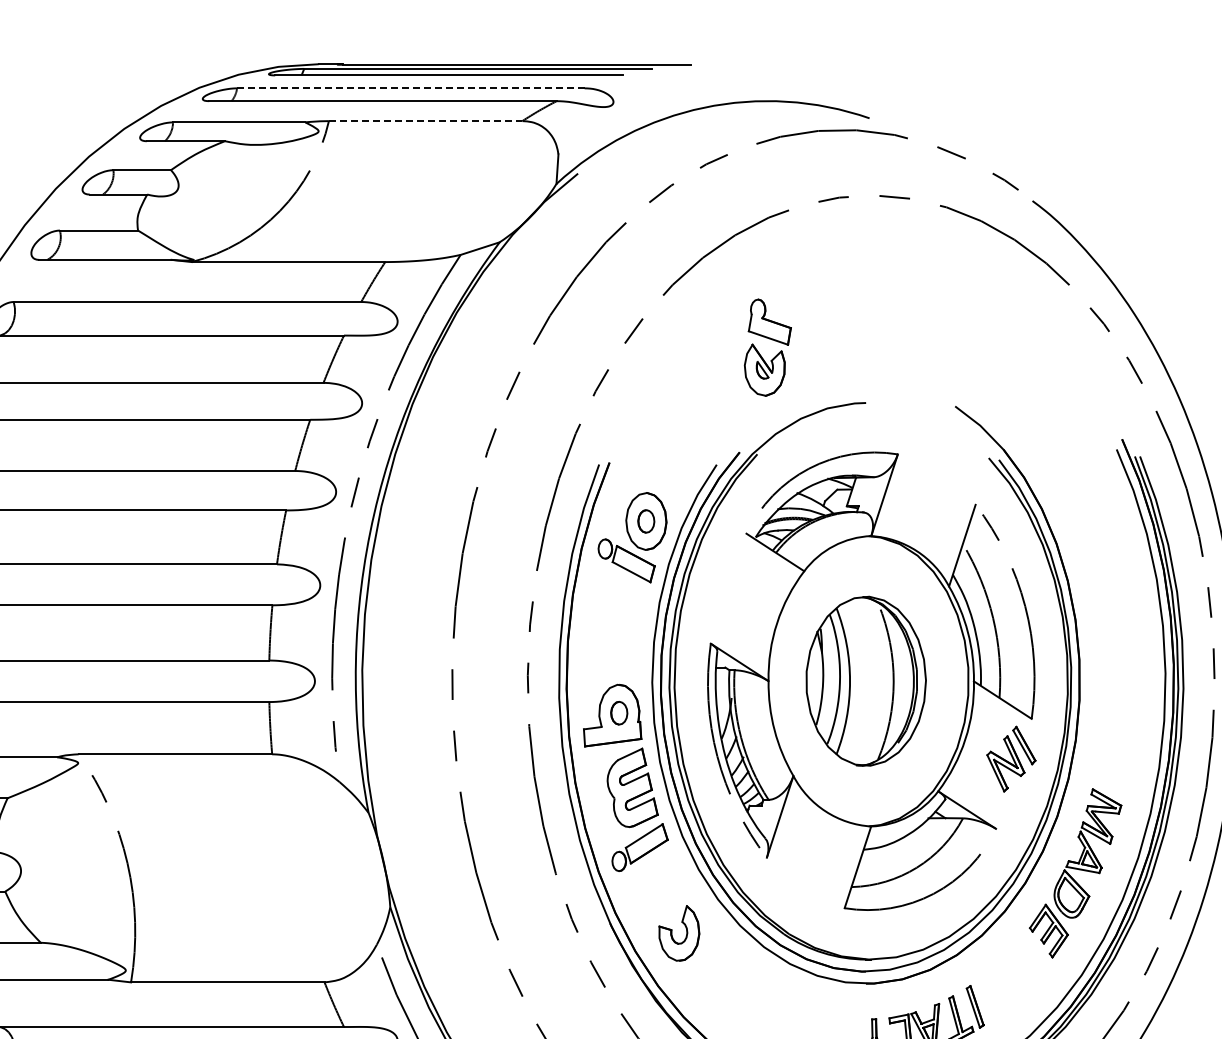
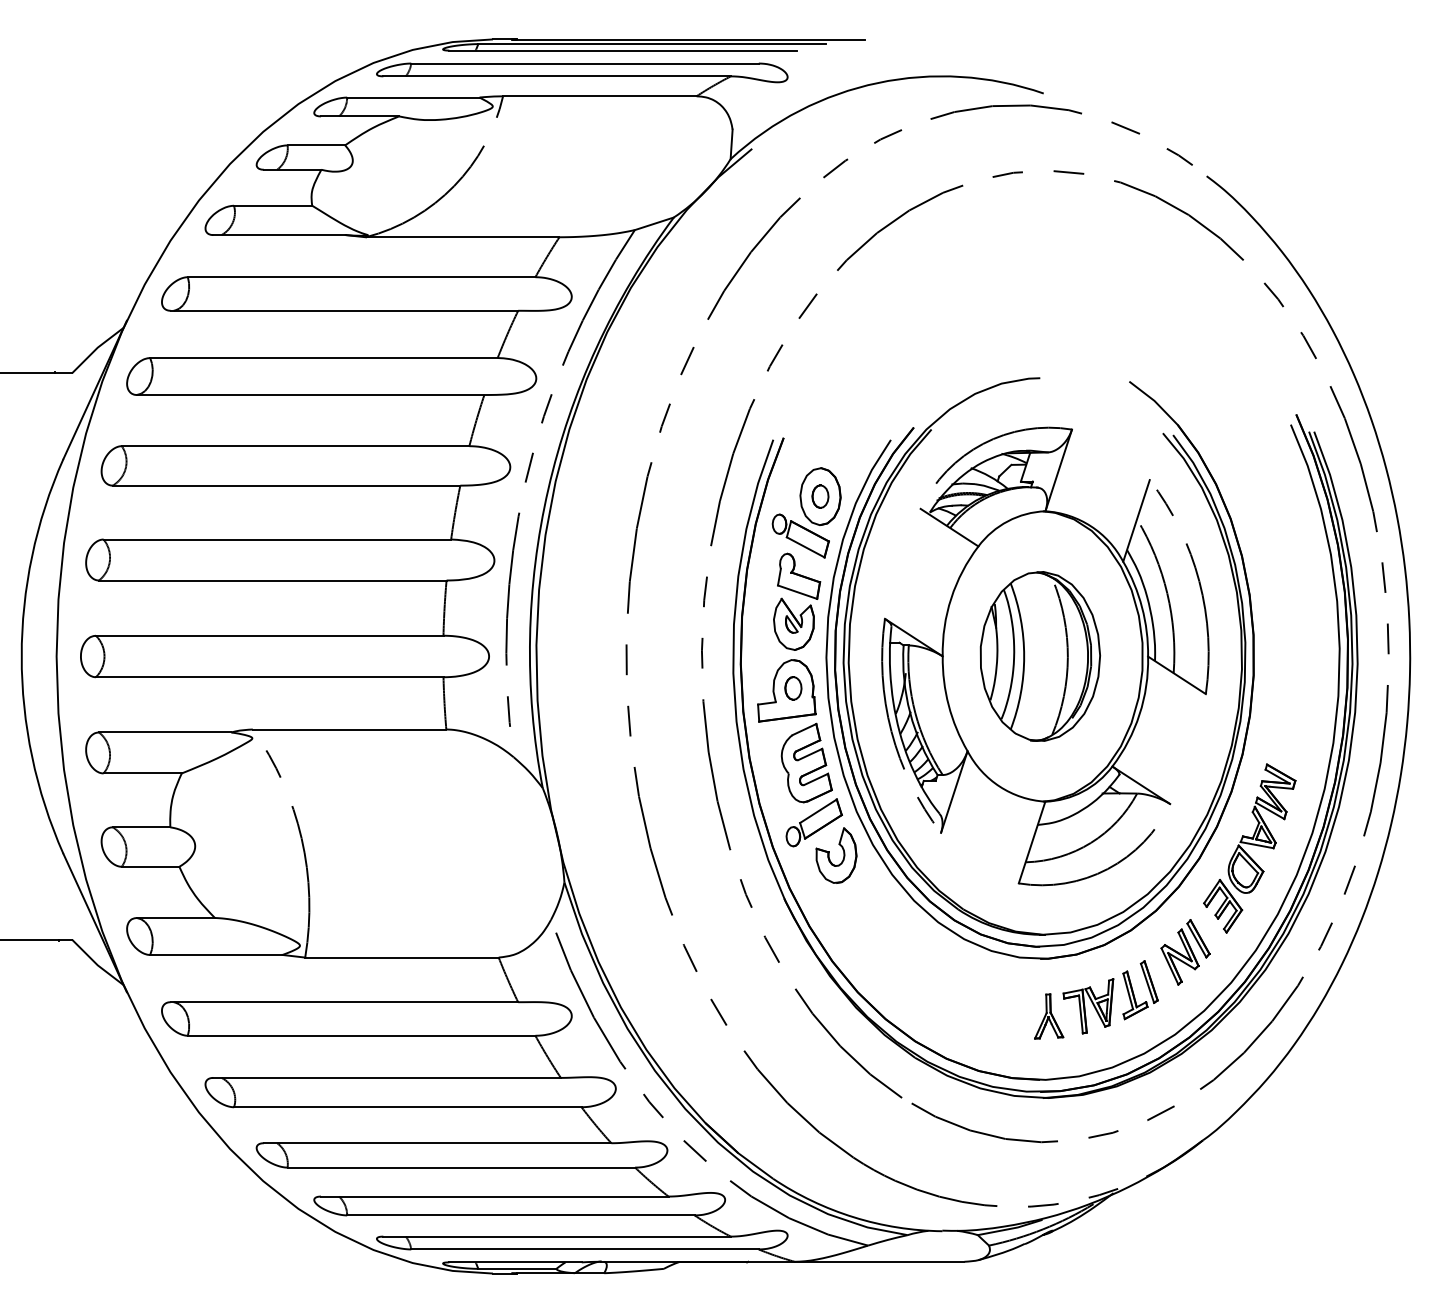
line: (411, 88) -> (585, 63), dashed -> solid
line: (425, 121) -> (599, 96), dashed -> solid
part: (771, 340) -> (800, 594), moved
part: (1011, 759) -> (1185, 952), moved
part: (672, 933) -> (829, 855), moved

